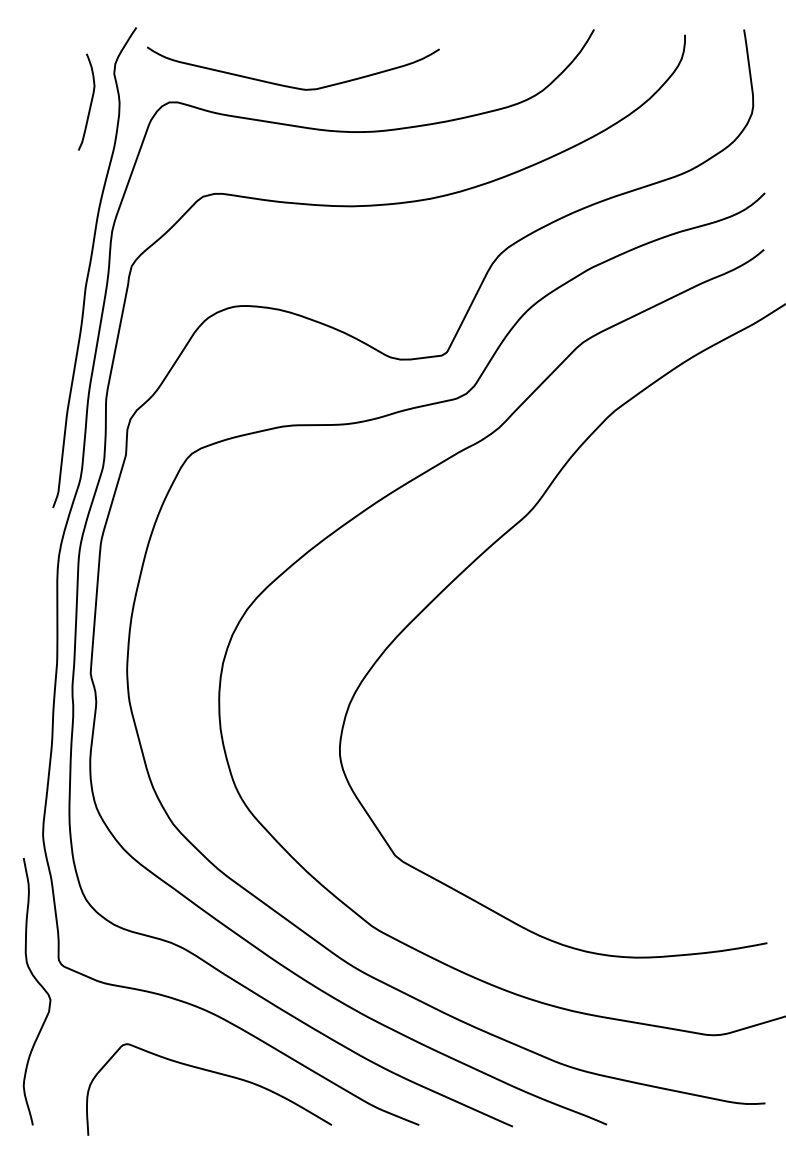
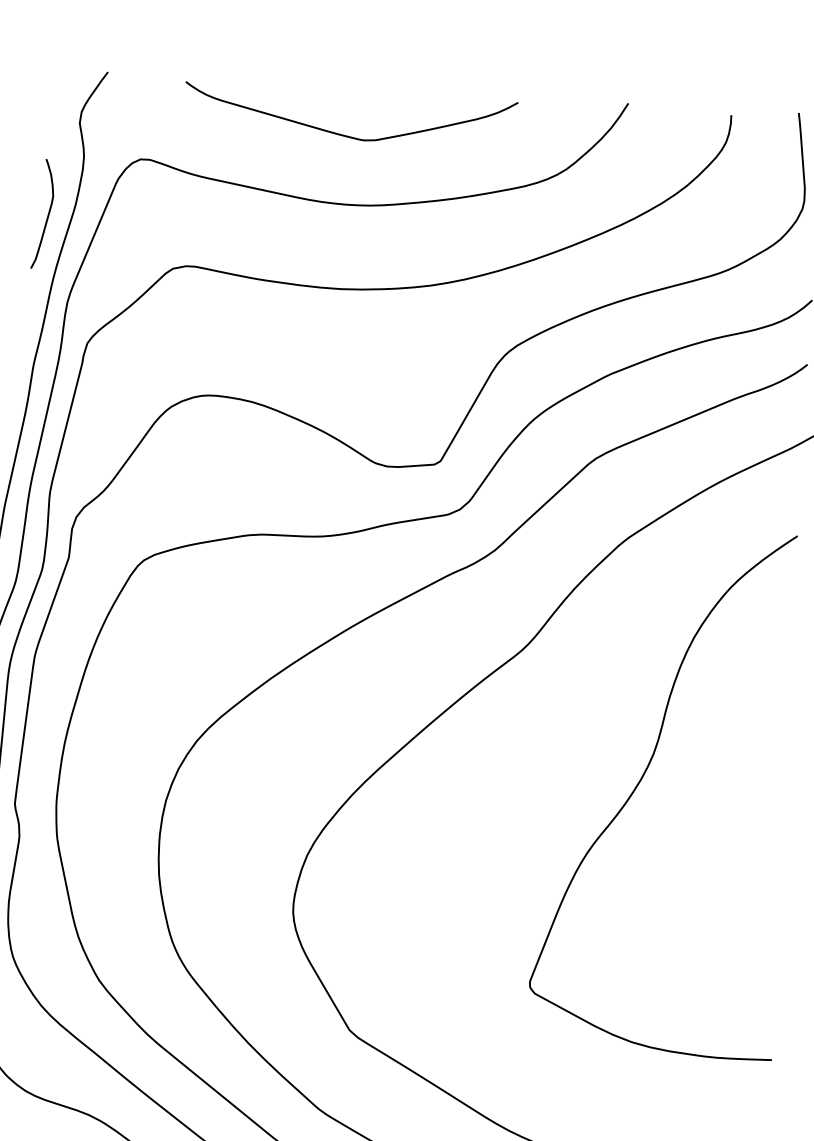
curve: (288, 85) -> (344, 134), moved
curve: (90, 101) -> (47, 213), moved
curve: (639, 621) -> (642, 779), added

